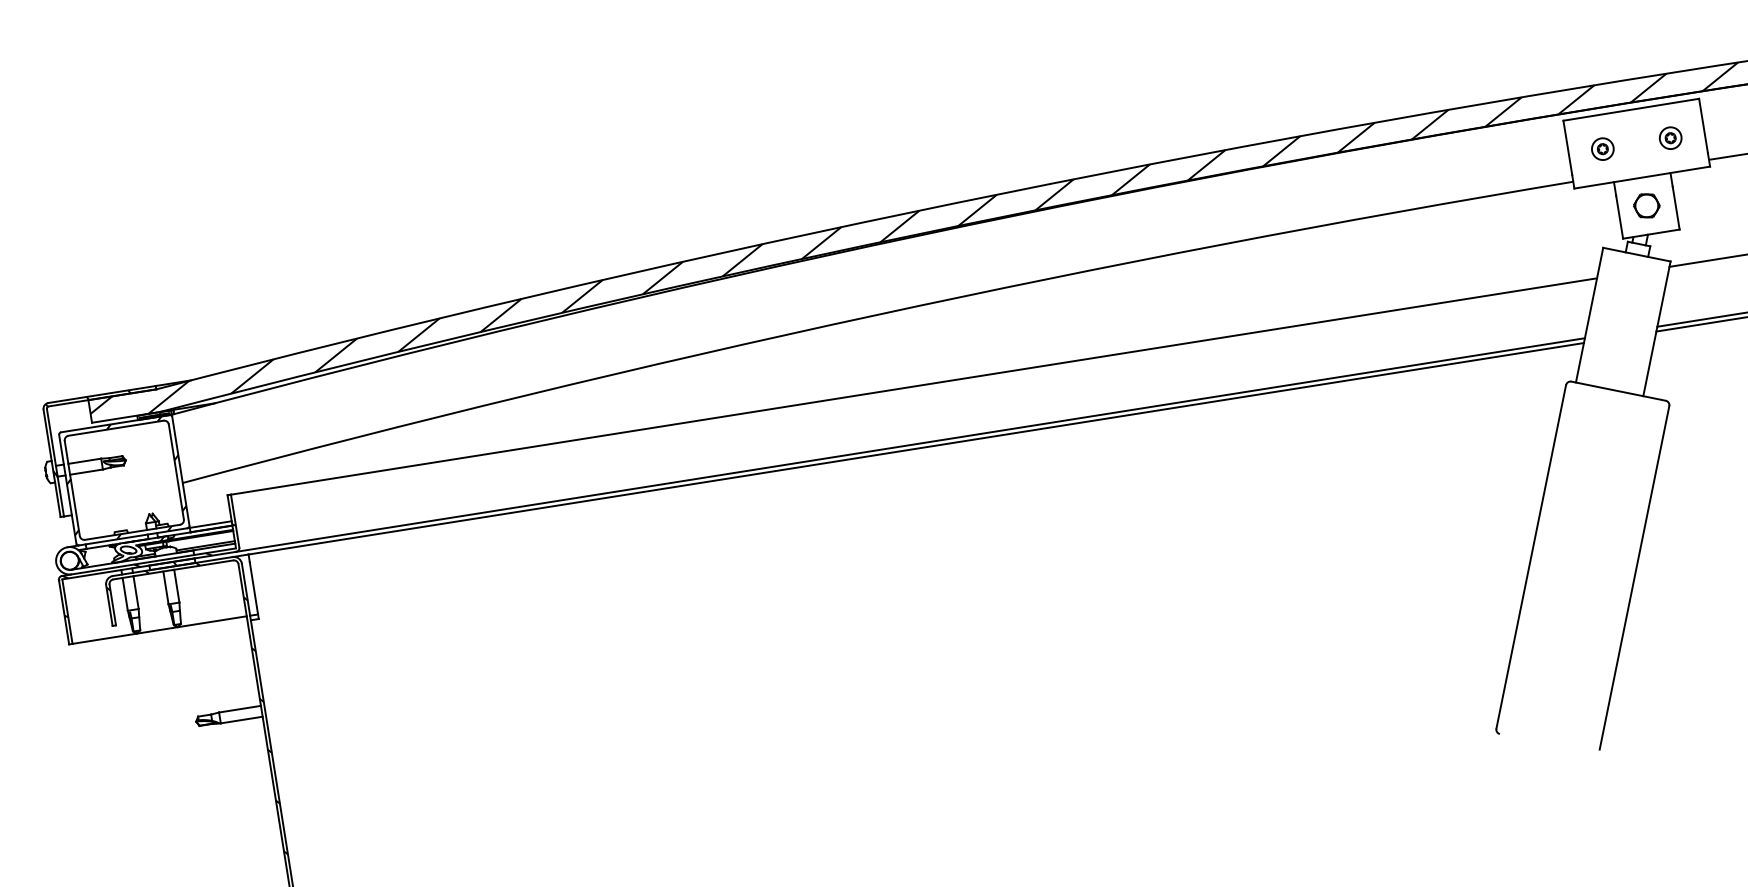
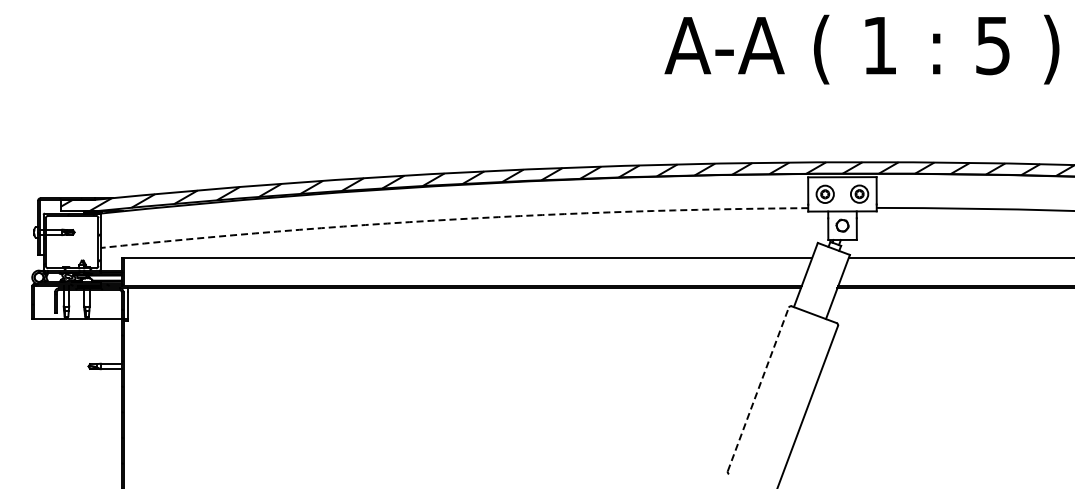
part: (1670, 138) -> (859, 194), size x1.6
part: (1603, 149) -> (825, 194), size x1.6
arc: (875, 315) -> (454, 219), solid -> dashed
line: (1531, 555) -> (758, 388), solid -> dashed

